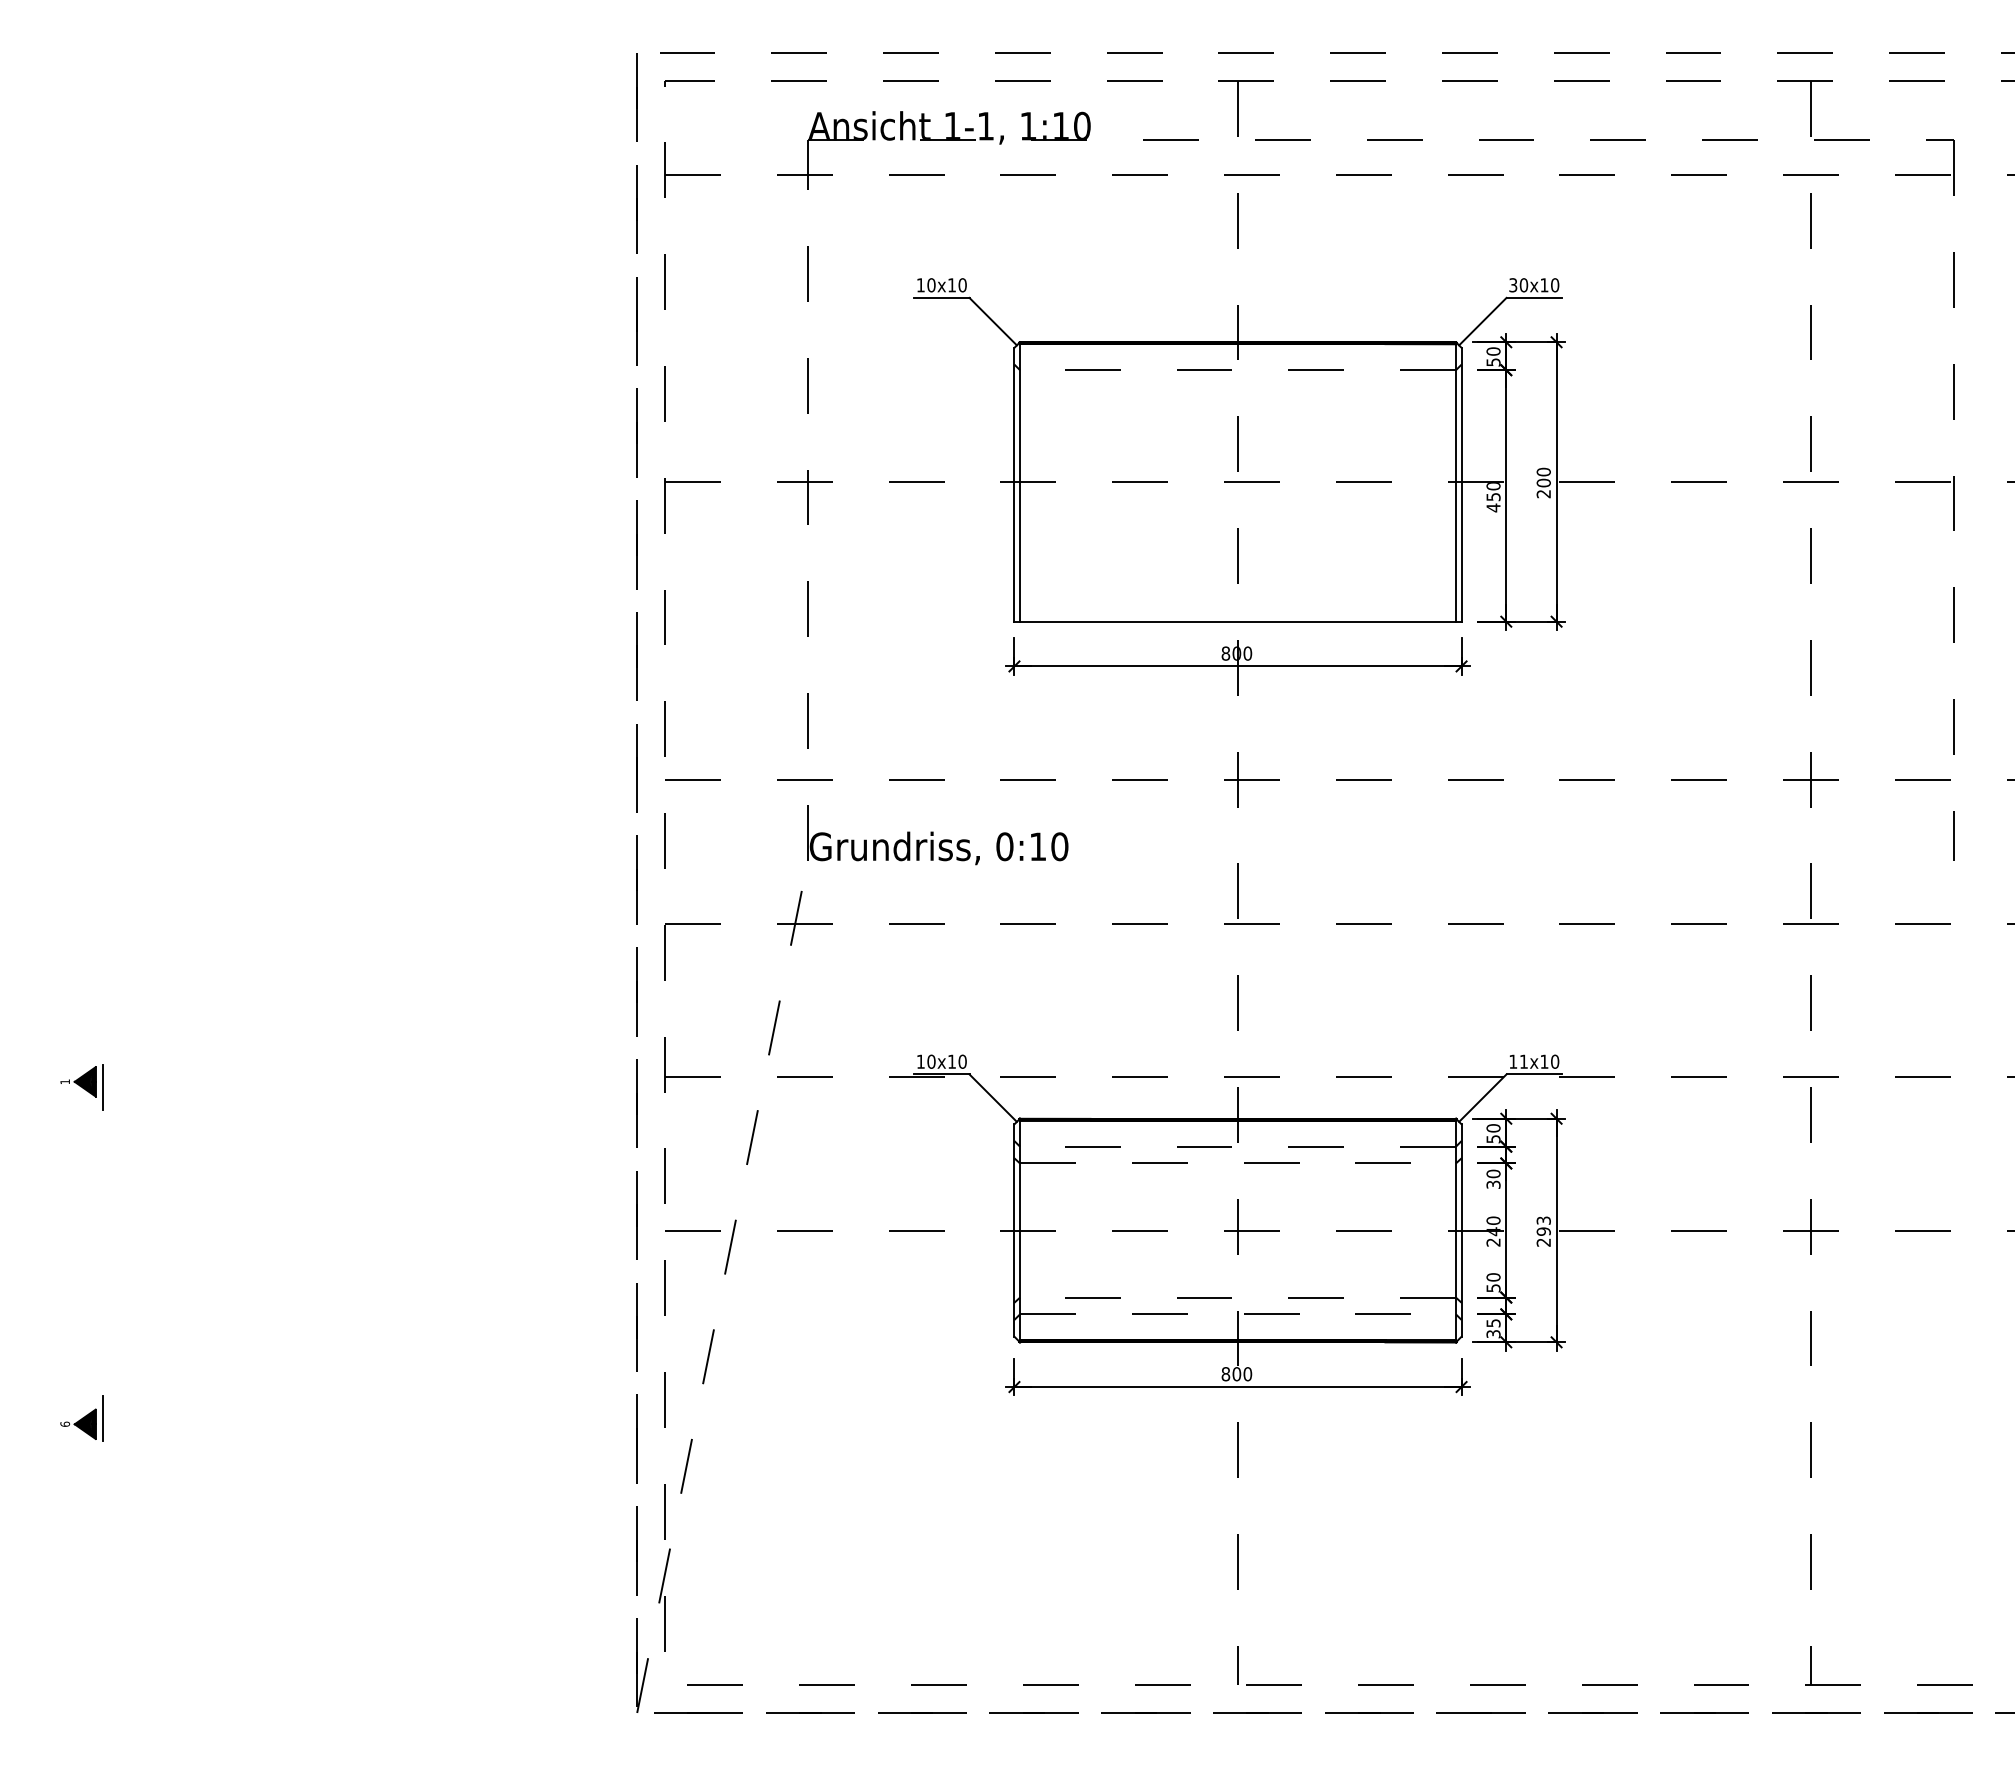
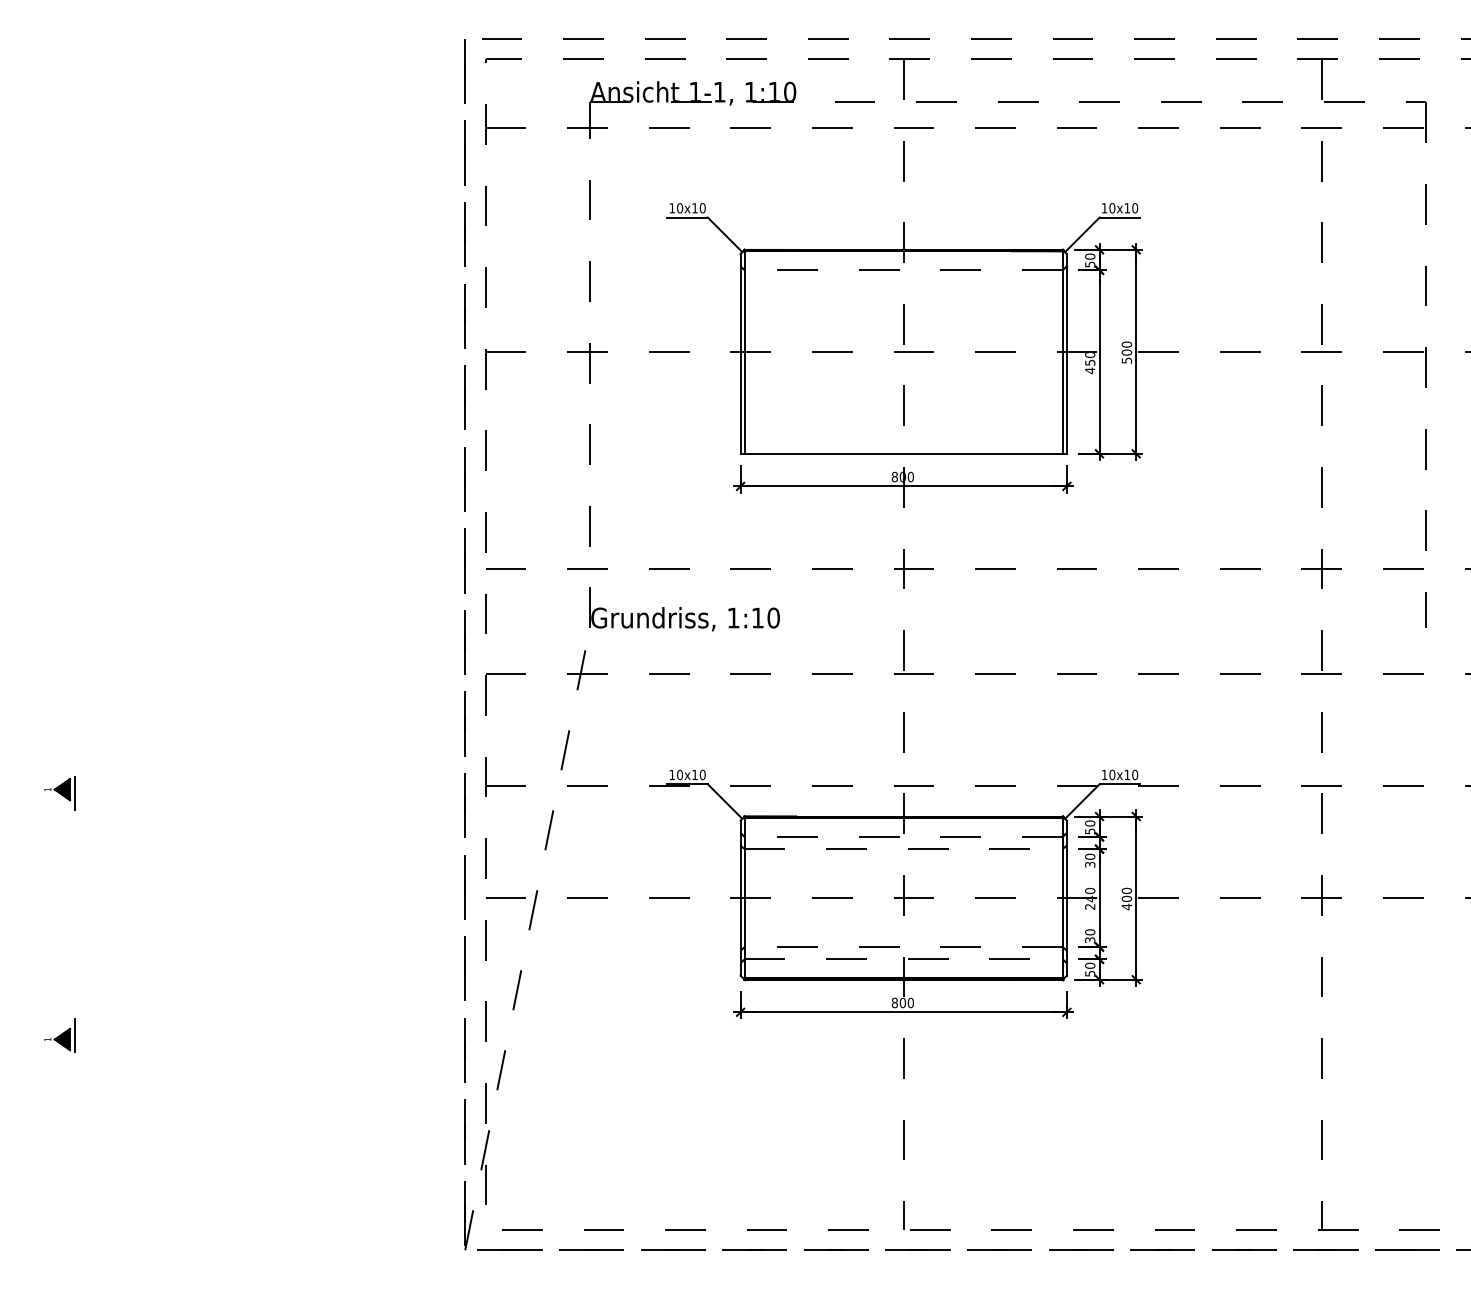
text: (1513, 285) -> (1104, 208), 30x10 -> 10x10
text: (1543, 494) -> (1126, 360), 200 -> 500
text: (1004, 846) -> (733, 617), 0:10 -> 1:10
text: (1523, 1061) -> (1112, 774), 11x10 -> 10x10
text: (1543, 1231) -> (1126, 898), 293 -> 400
text: (1492, 1287) -> (1089, 939), 50 -> 30
text: (1493, 1328) -> (1090, 969), 35 -> 50
text: (65, 1423) -> (48, 1038), 6 -> 1

